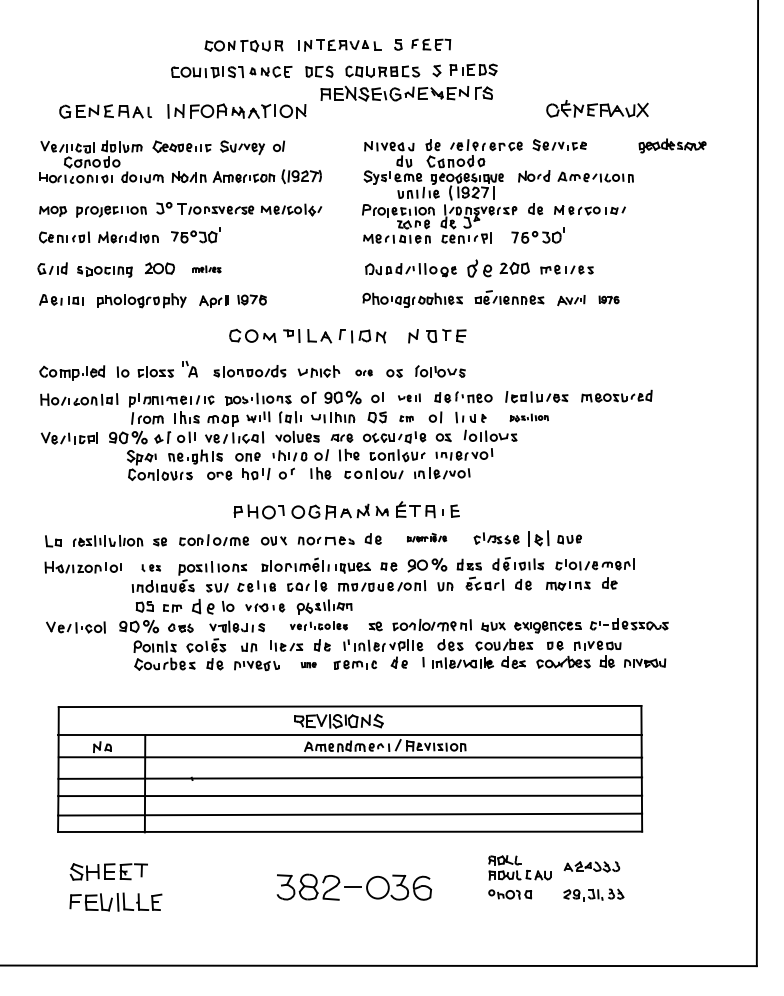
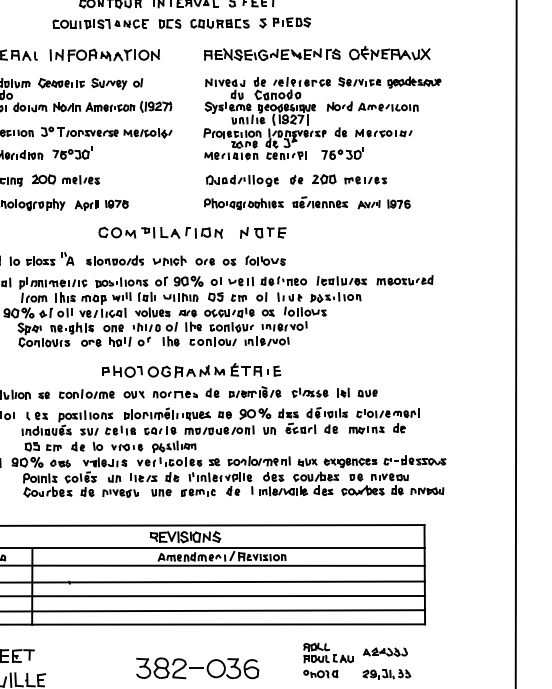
part: (406, 93) -> (272, 54), moved
part: (672, 145) -> (414, 82), moved
part: (479, 268) -> (296, 179), size x0.62
part: (206, 269) -> (80, 180), size x1.67
part: (608, 299) -> (398, 203), size x1.43
part: (364, 372) -> (205, 261), size x1.43
part: (409, 397) -> (241, 281), size x1.43
part: (529, 417) -> (336, 297), size x1.67
part: (406, 418) -> (238, 297), size x1.43
part: (426, 537) -> (254, 391), size x1.67
part: (538, 538) -> (343, 392), size x0.71
part: (151, 567) -> (37, 415), size x1.43
part: (202, 606) -> (77, 446), size x0.71
part: (318, 625) -> (169, 461), size x1.43
part: (308, 664) -> (161, 492), size x1.67

